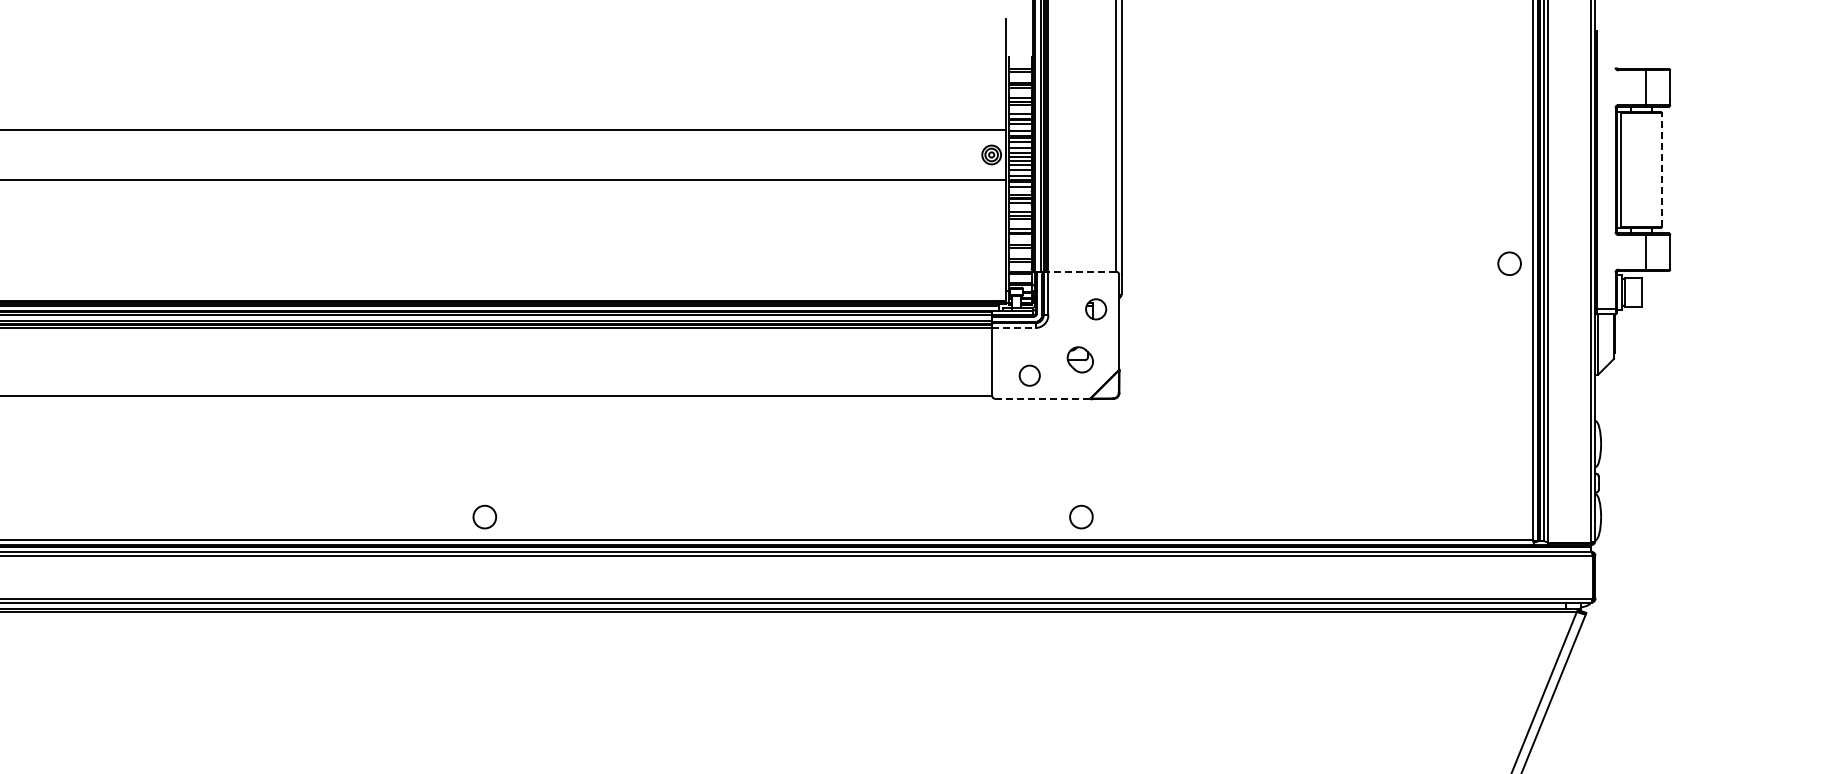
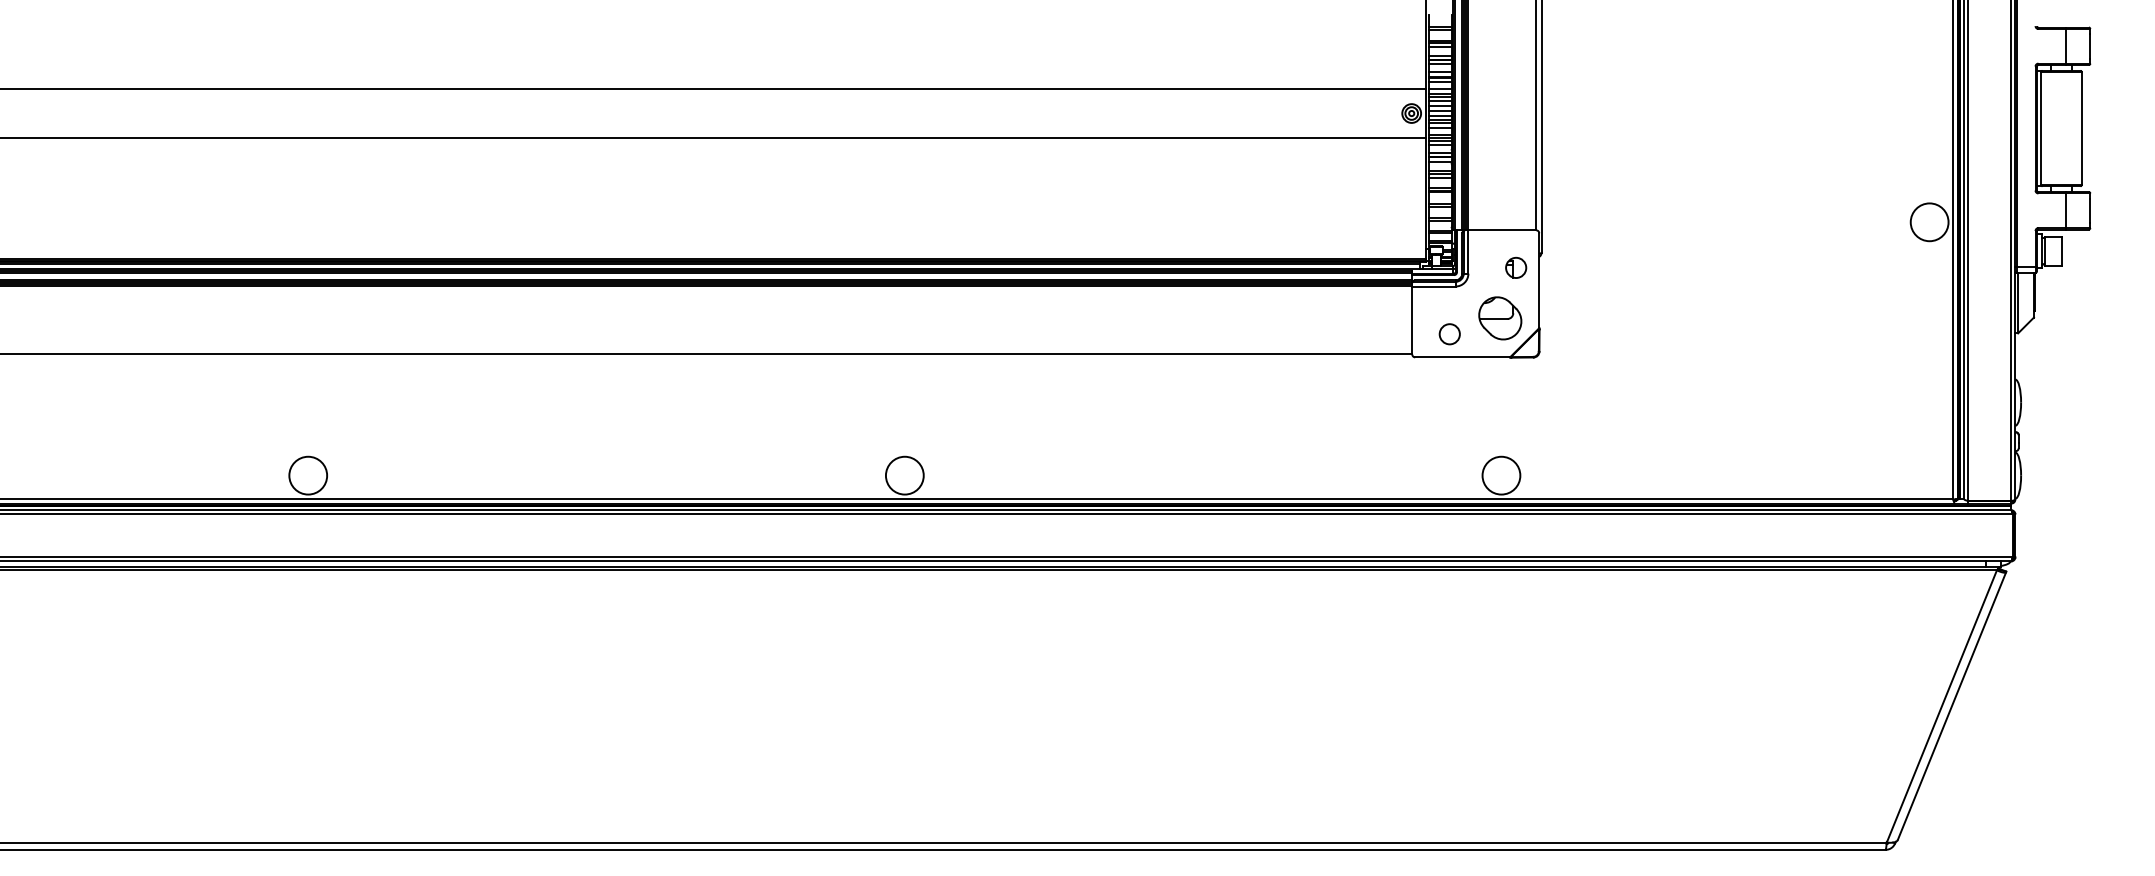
line: (1661, 169) -> (2081, 128), dashed -> solid
circle: (1509, 263) -> (1929, 222), size x1.67
line: (1081, 271) -> (1501, 230), dashed -> solid
line: (1013, 327) -> (1433, 286), dashed -> solid
part: (1080, 359) -> (1500, 318), size x1.67
line: (1043, 398) -> (1463, 357), dashed -> solid
circle: (484, 516) -> (904, 475), size x1.67
circle: (1081, 516) -> (1501, 475), size x1.67

